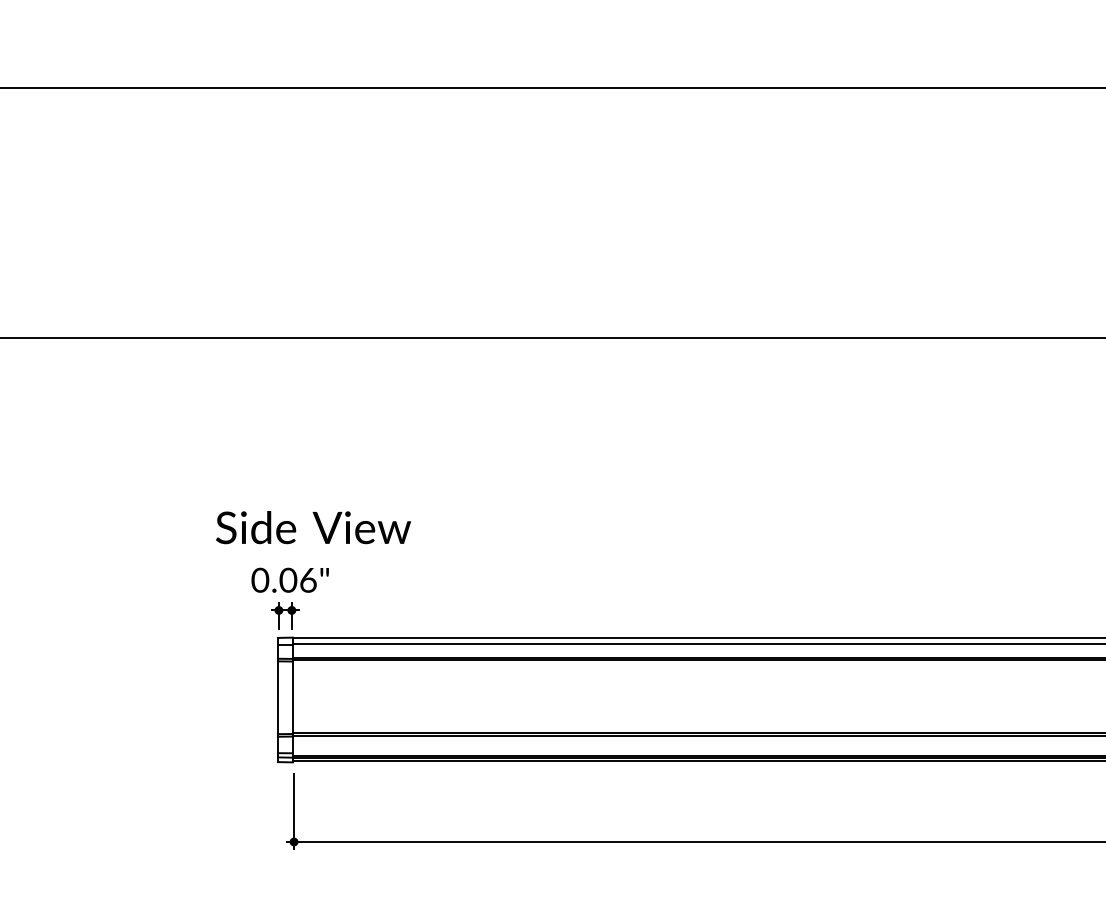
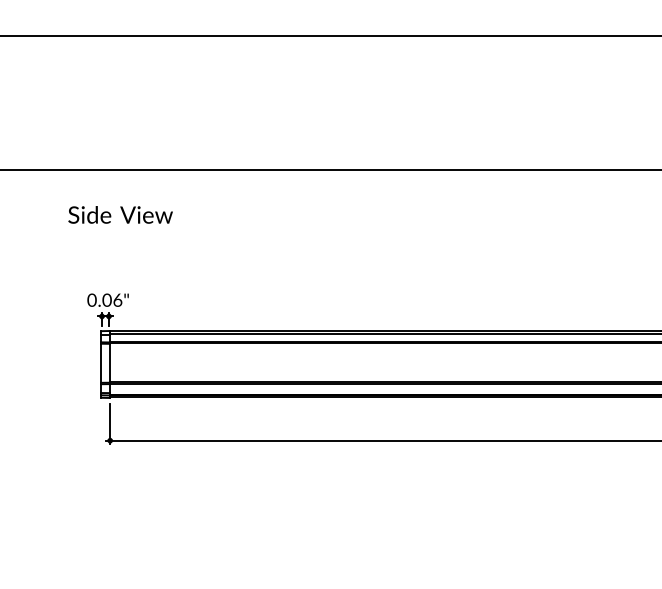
text: (313, 526) -> (120, 214), moved

